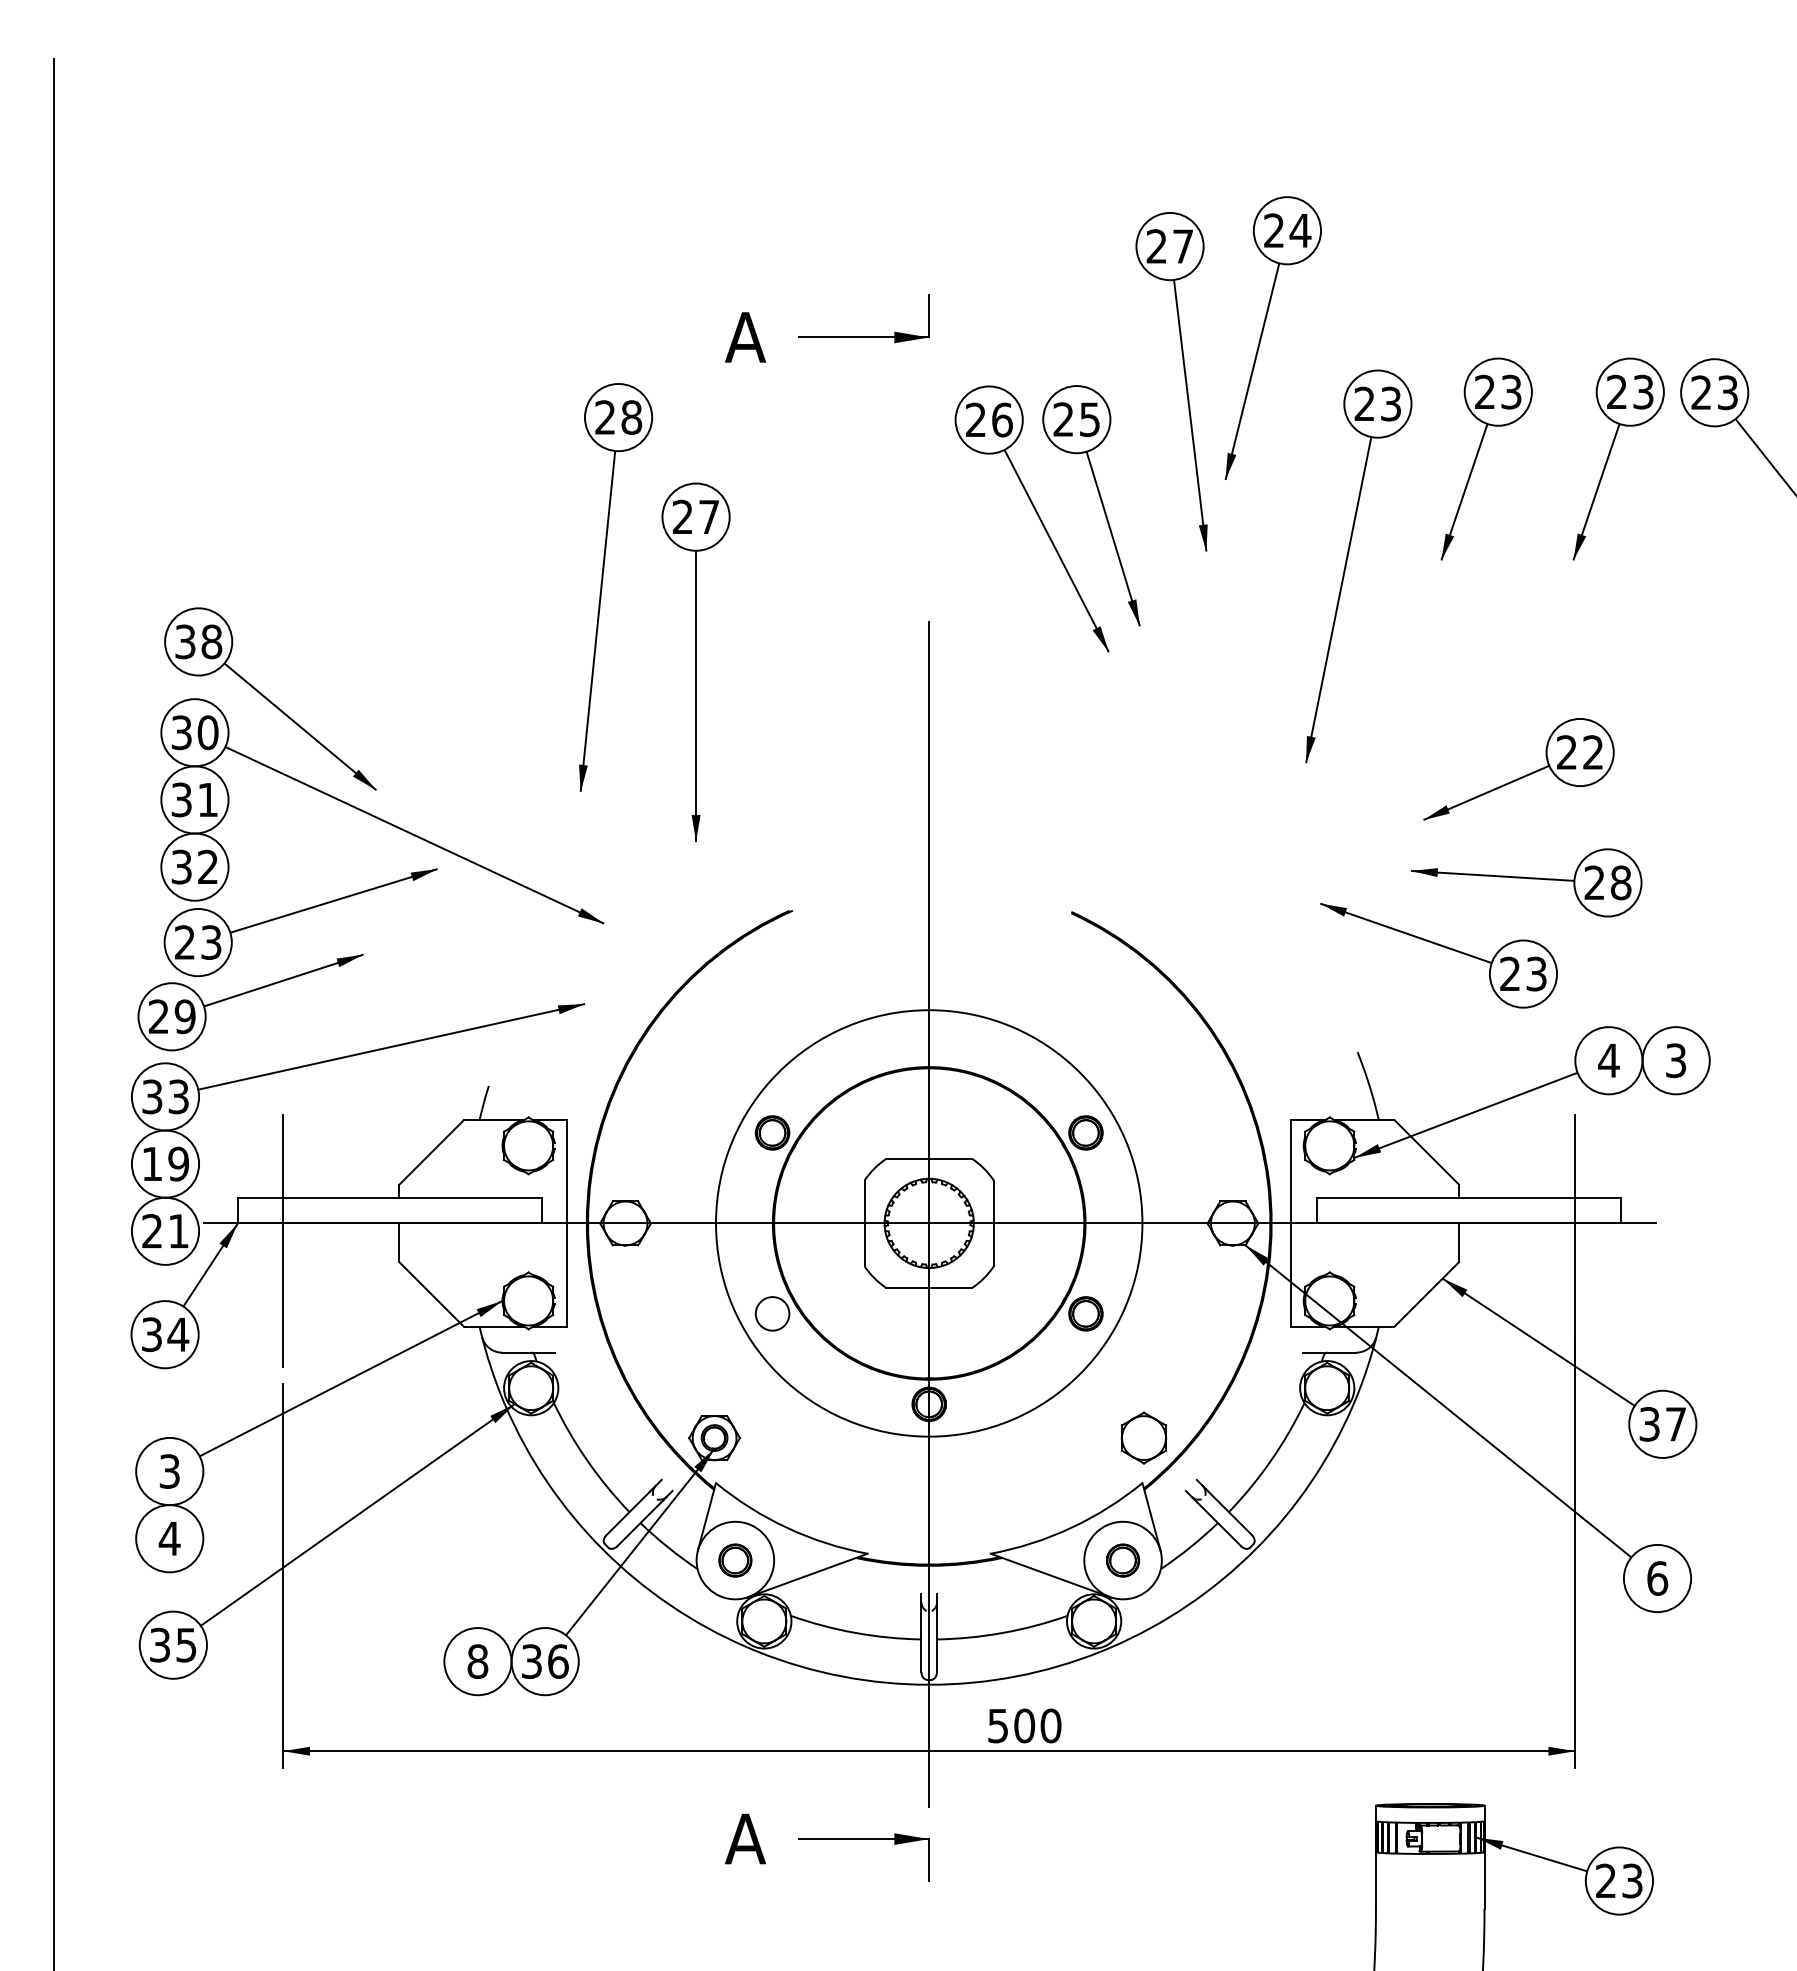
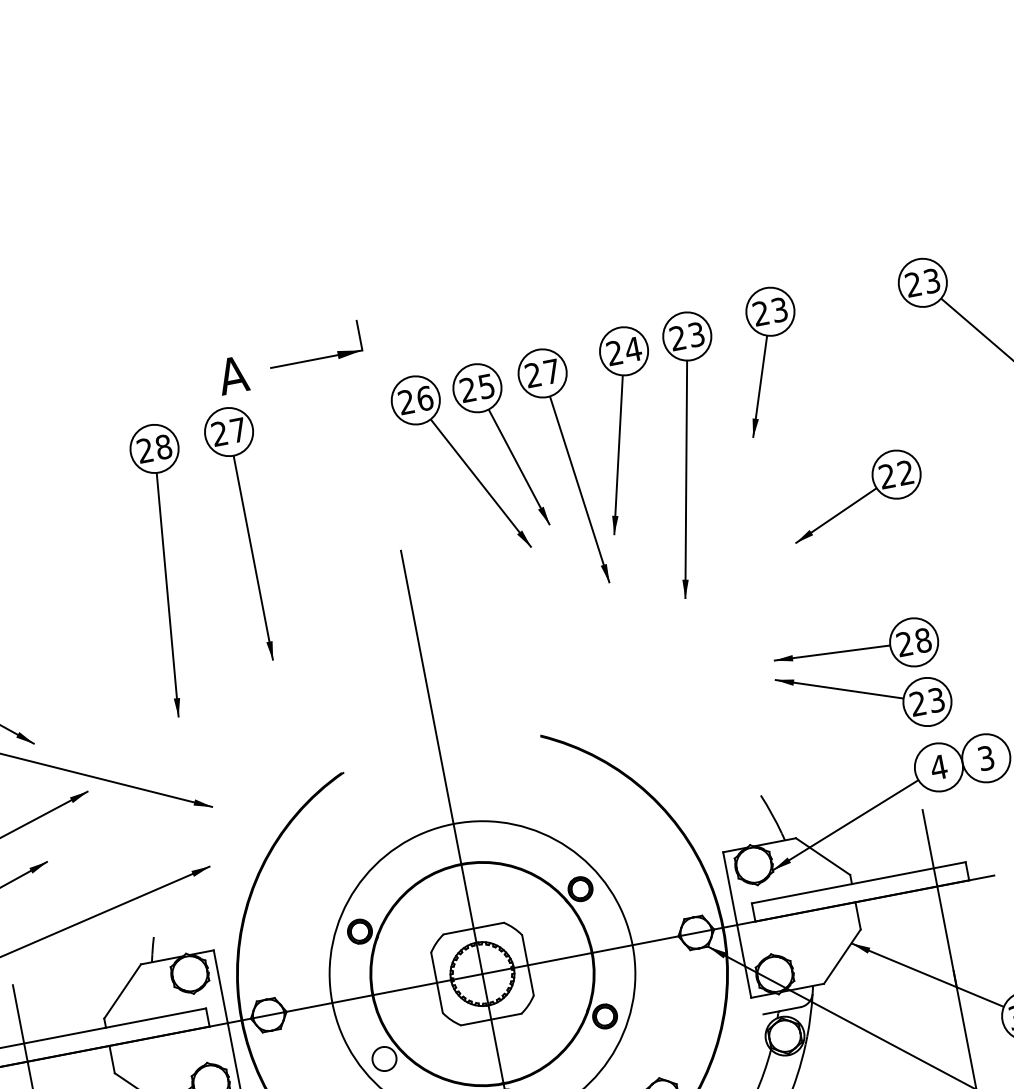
part: (1262, 336) -> (620, 429), moved
part: (1184, 378) -> (570, 464), moved
part: (1610, 454) -> (857, 340), removed
part: (695, 661) -> (248, 533), moved
part: (1521, 776) -> (858, 499), moved
part: (1440, 946) -> (865, 693), moved

